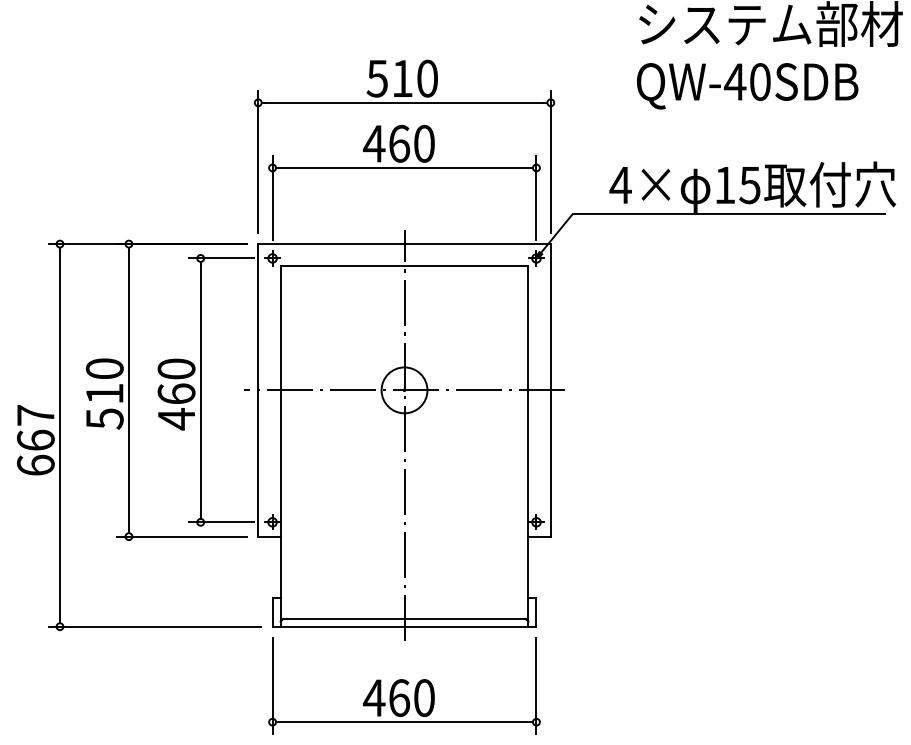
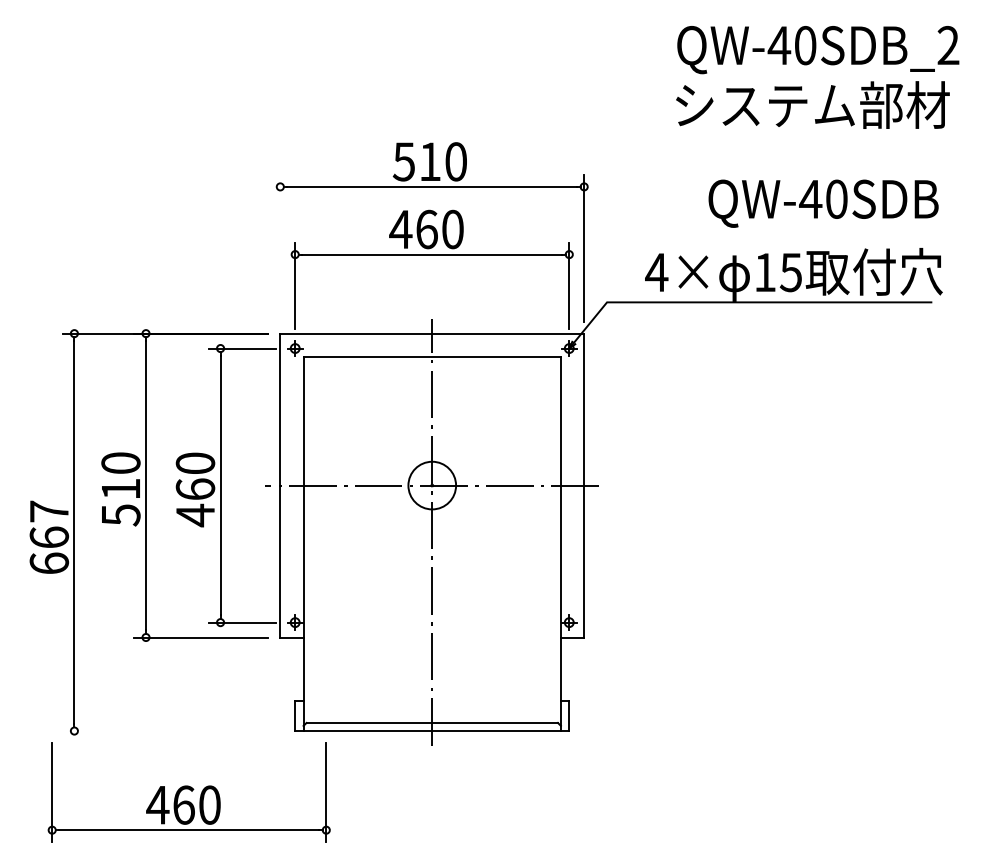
text: (747, 86) -> (823, 203), moved
line: (258, 161) -> (280, 247), removed
line: (154, 627) -> (172, 731), removed
part: (403, 685) -> (188, 792), moved

